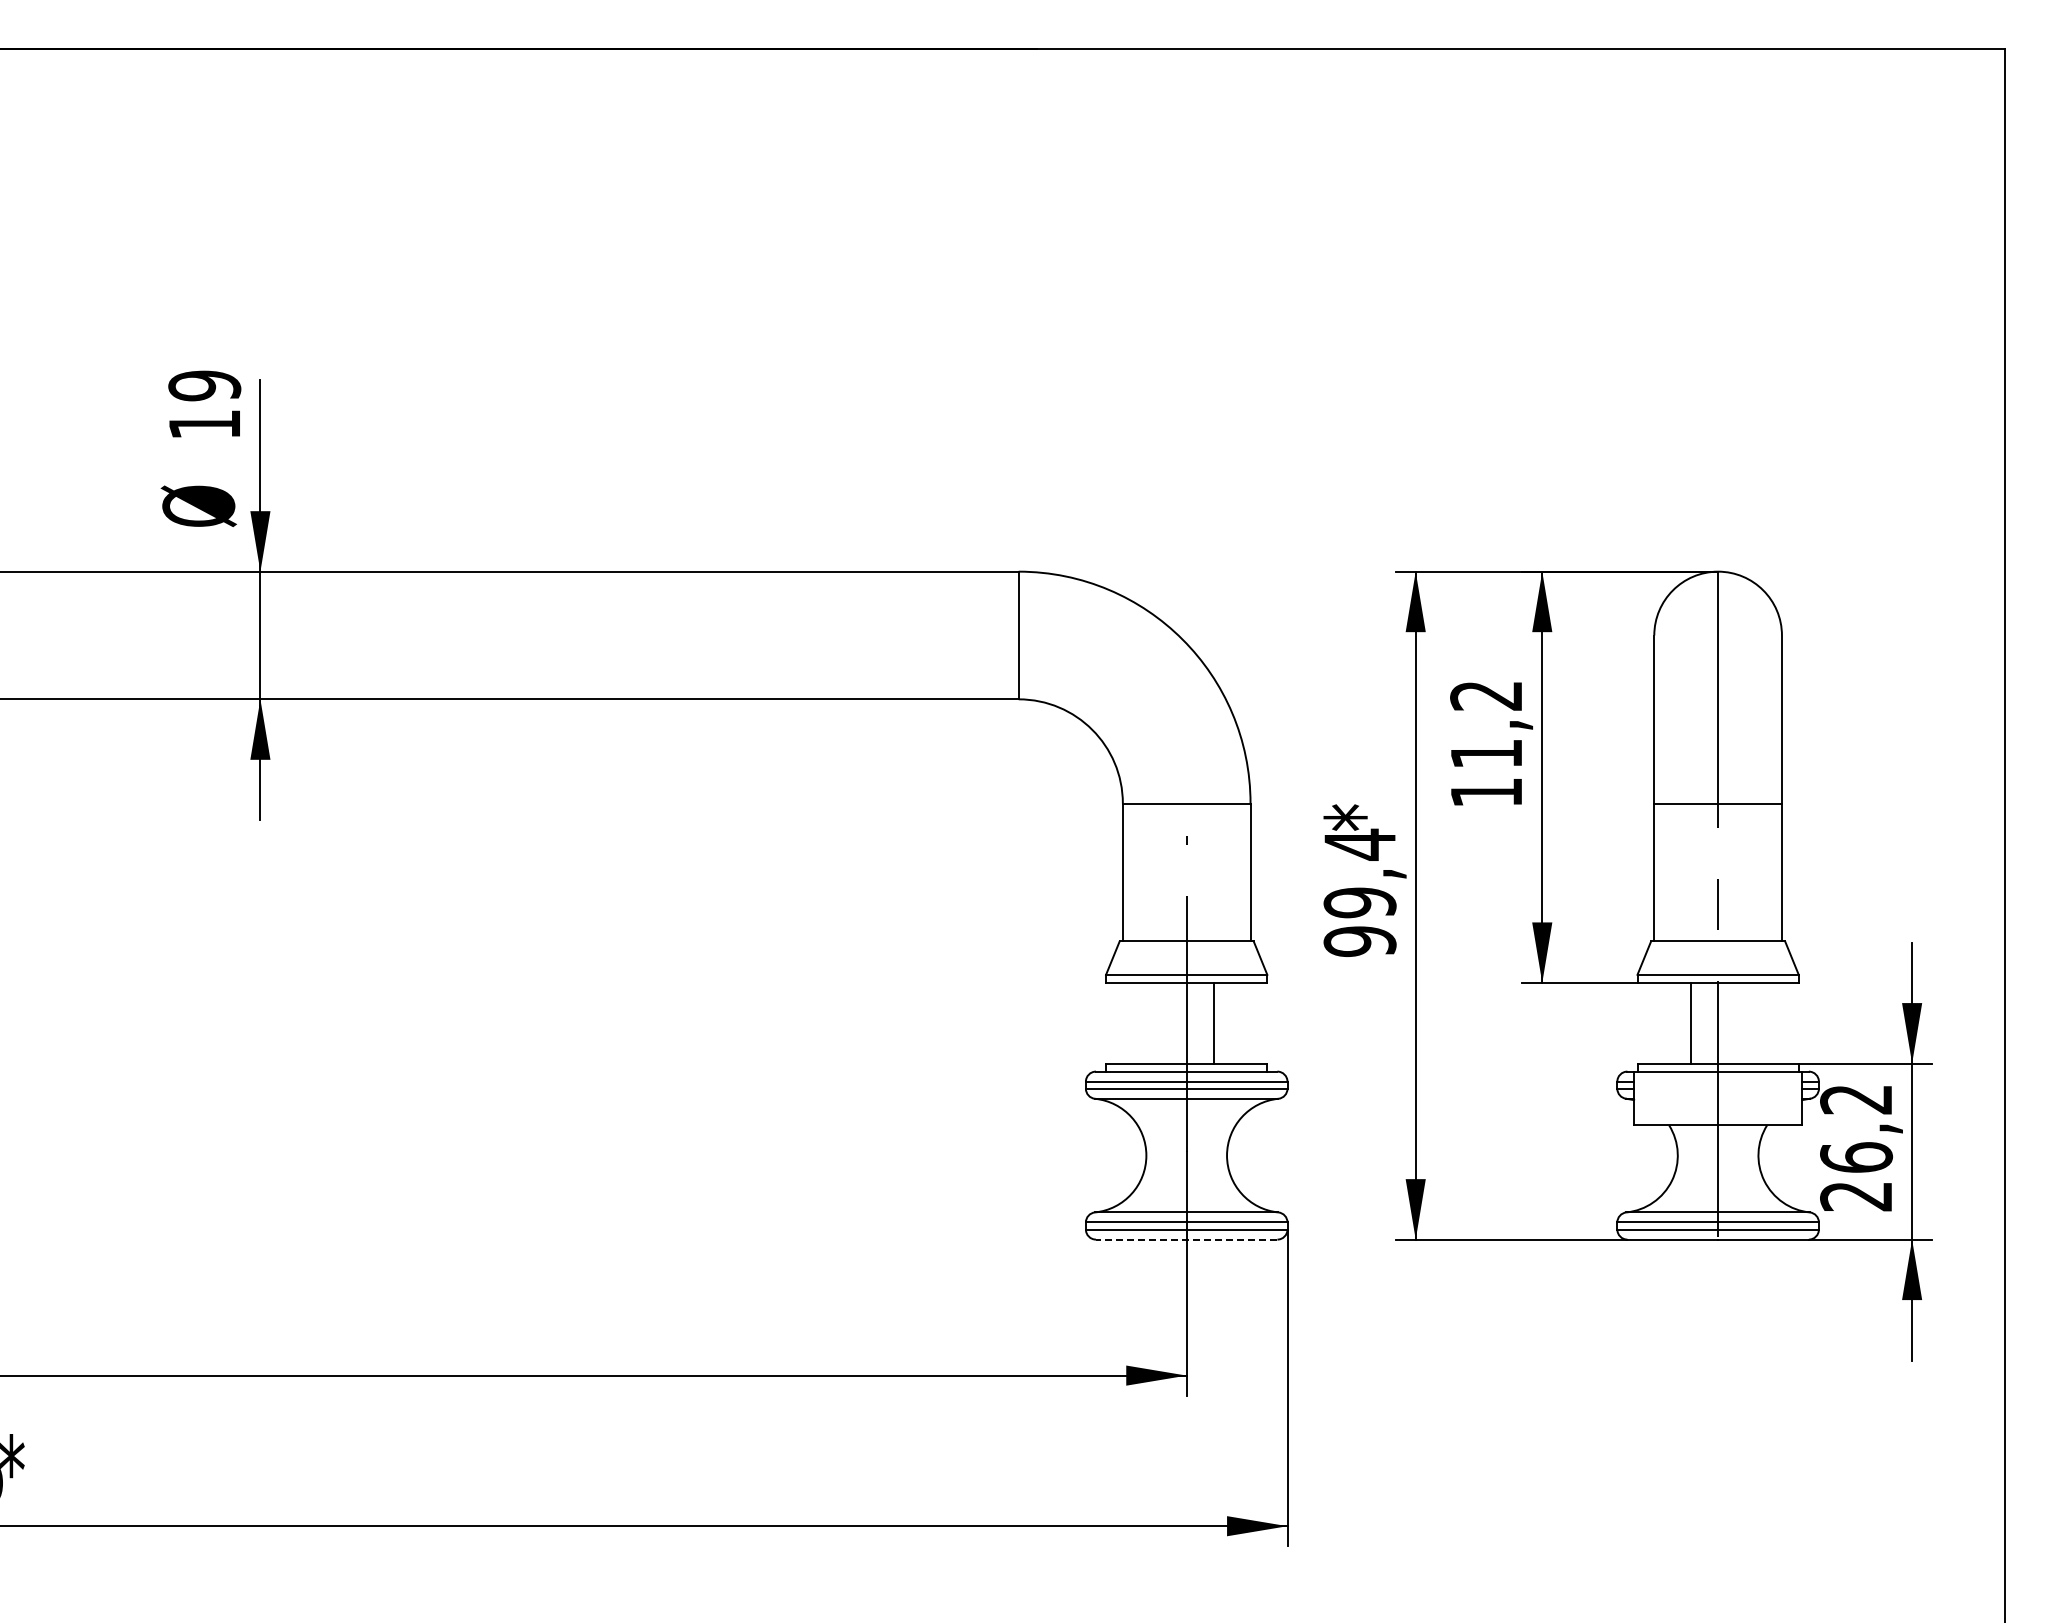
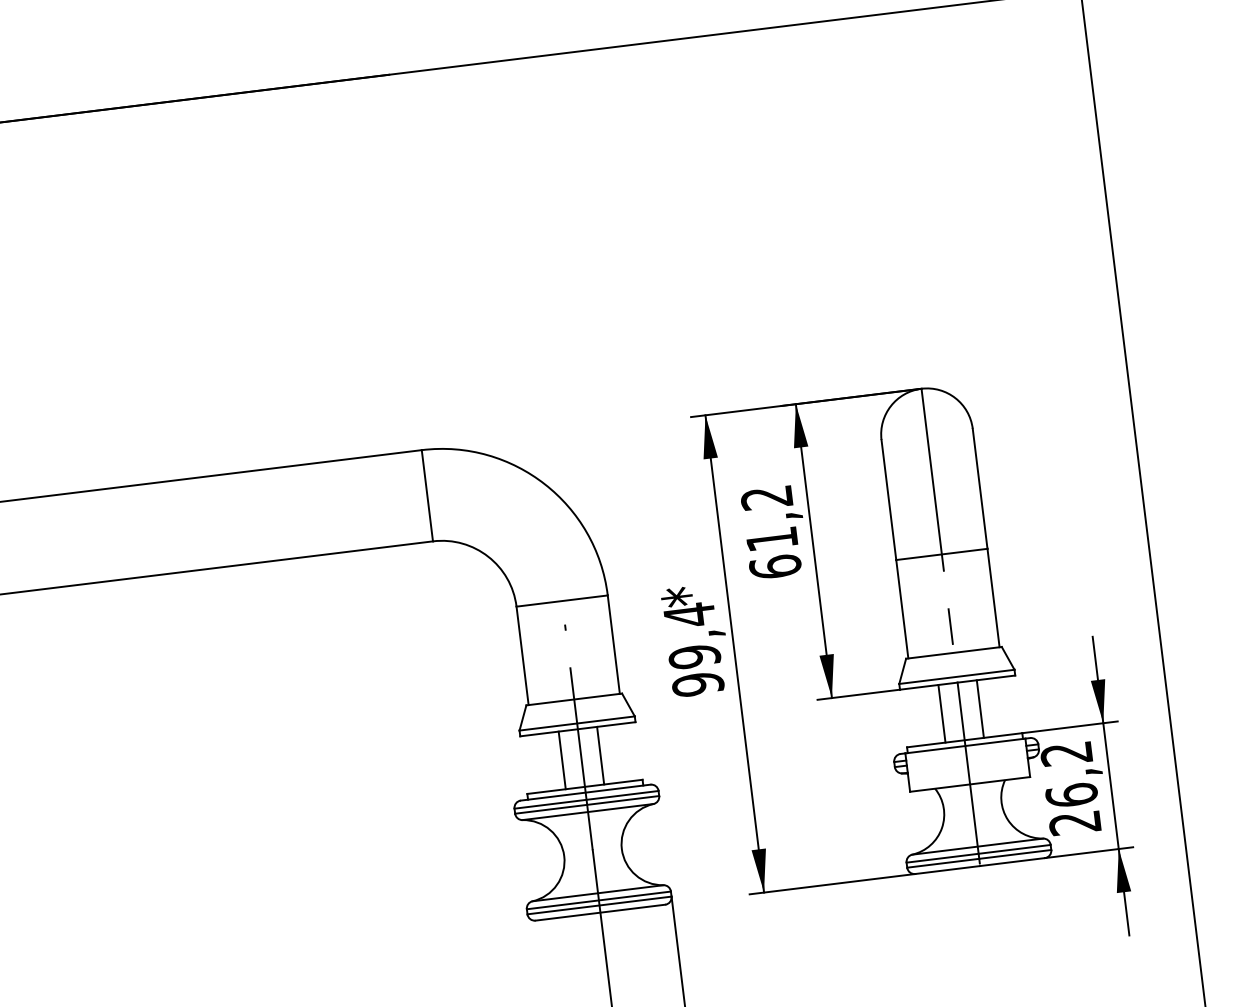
text: (1486, 792) -> (775, 566), 11,2 -> 61,2
line: (1159, 1022) -> (561, 759), added
line: (1745, 1022) -> (980, 708), added
line: (1186, 1239) -> (600, 912), dashed -> solid

